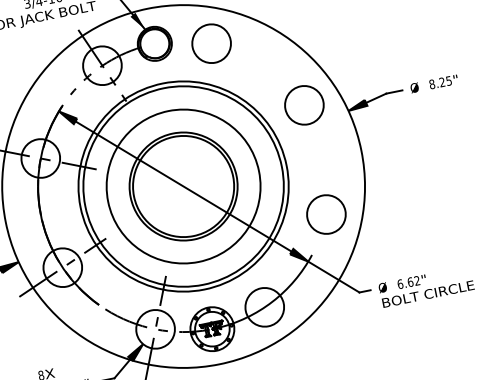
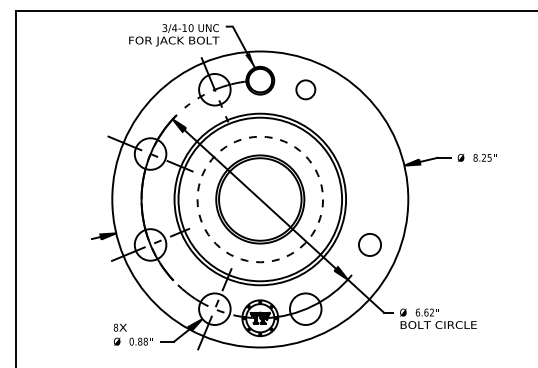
circle: (211, 43) -> (305, 89), size x0.6
circle: (303, 104) -> (369, 153), removed
circle: (183, 186) -> (260, 199), solid -> dashed
circle: (325, 214) -> (369, 244), size x0.7

